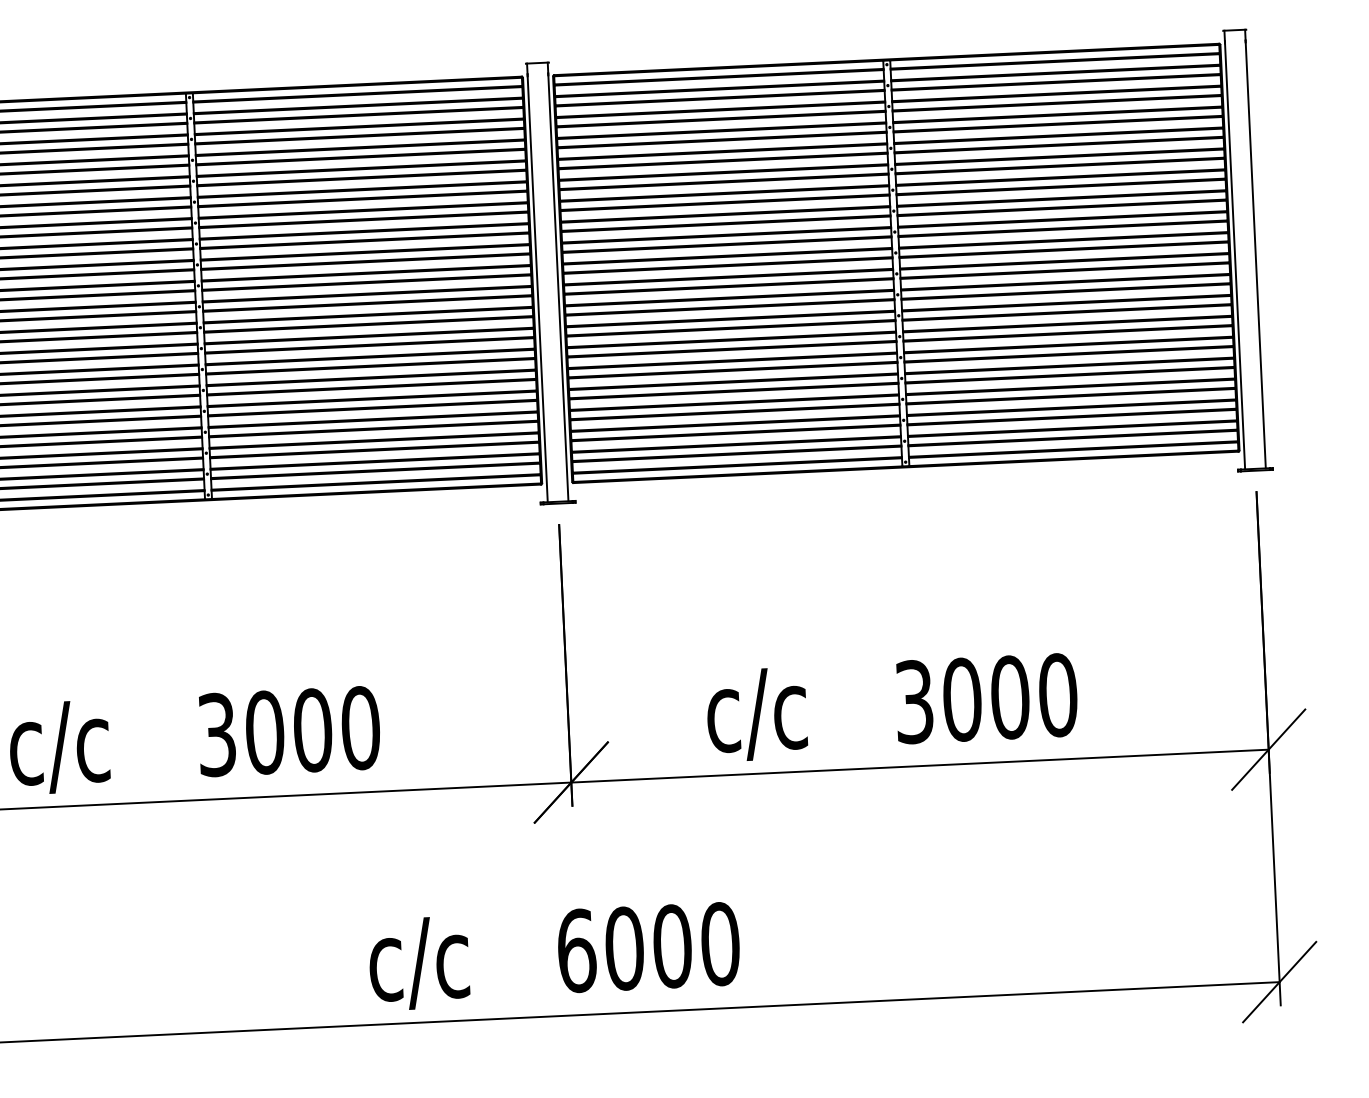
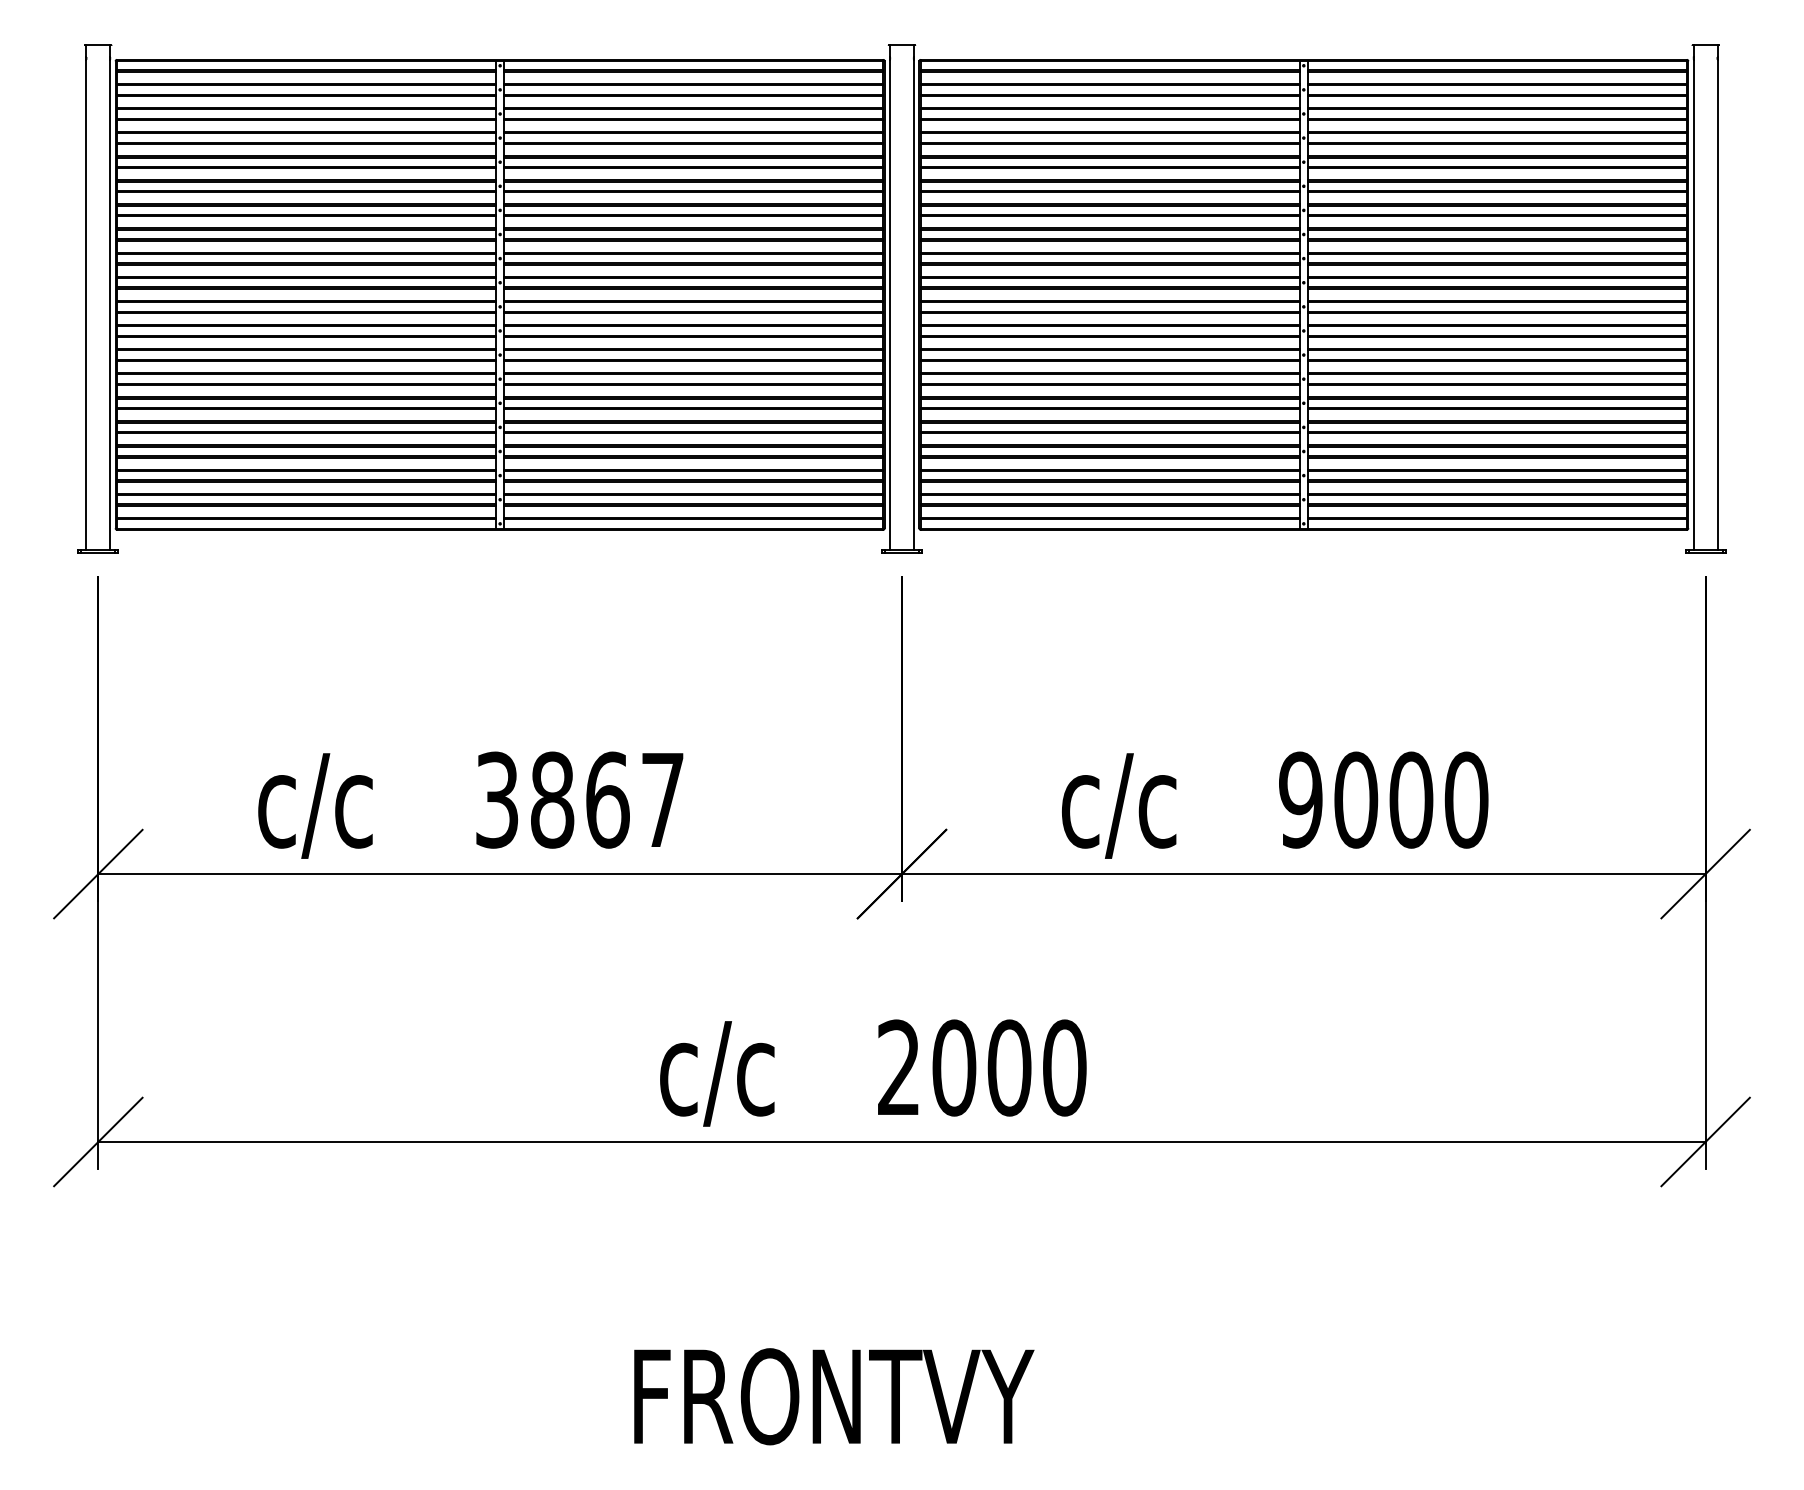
text: (914, 701) -> (1300, 799), 3000 -> 9000
text: (312, 729) -> (607, 799), 3000 -> 3867
text: (577, 950) -> (899, 1067), 6000 -> 2000

